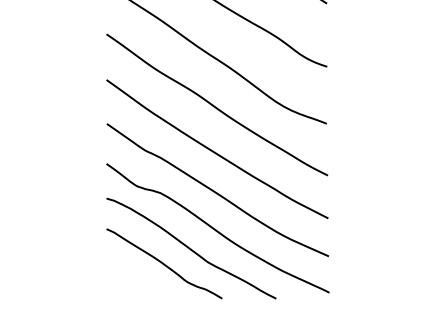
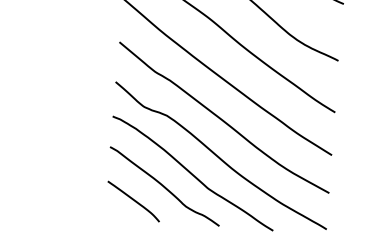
curve: (134, 280) -> (133, 200), added

